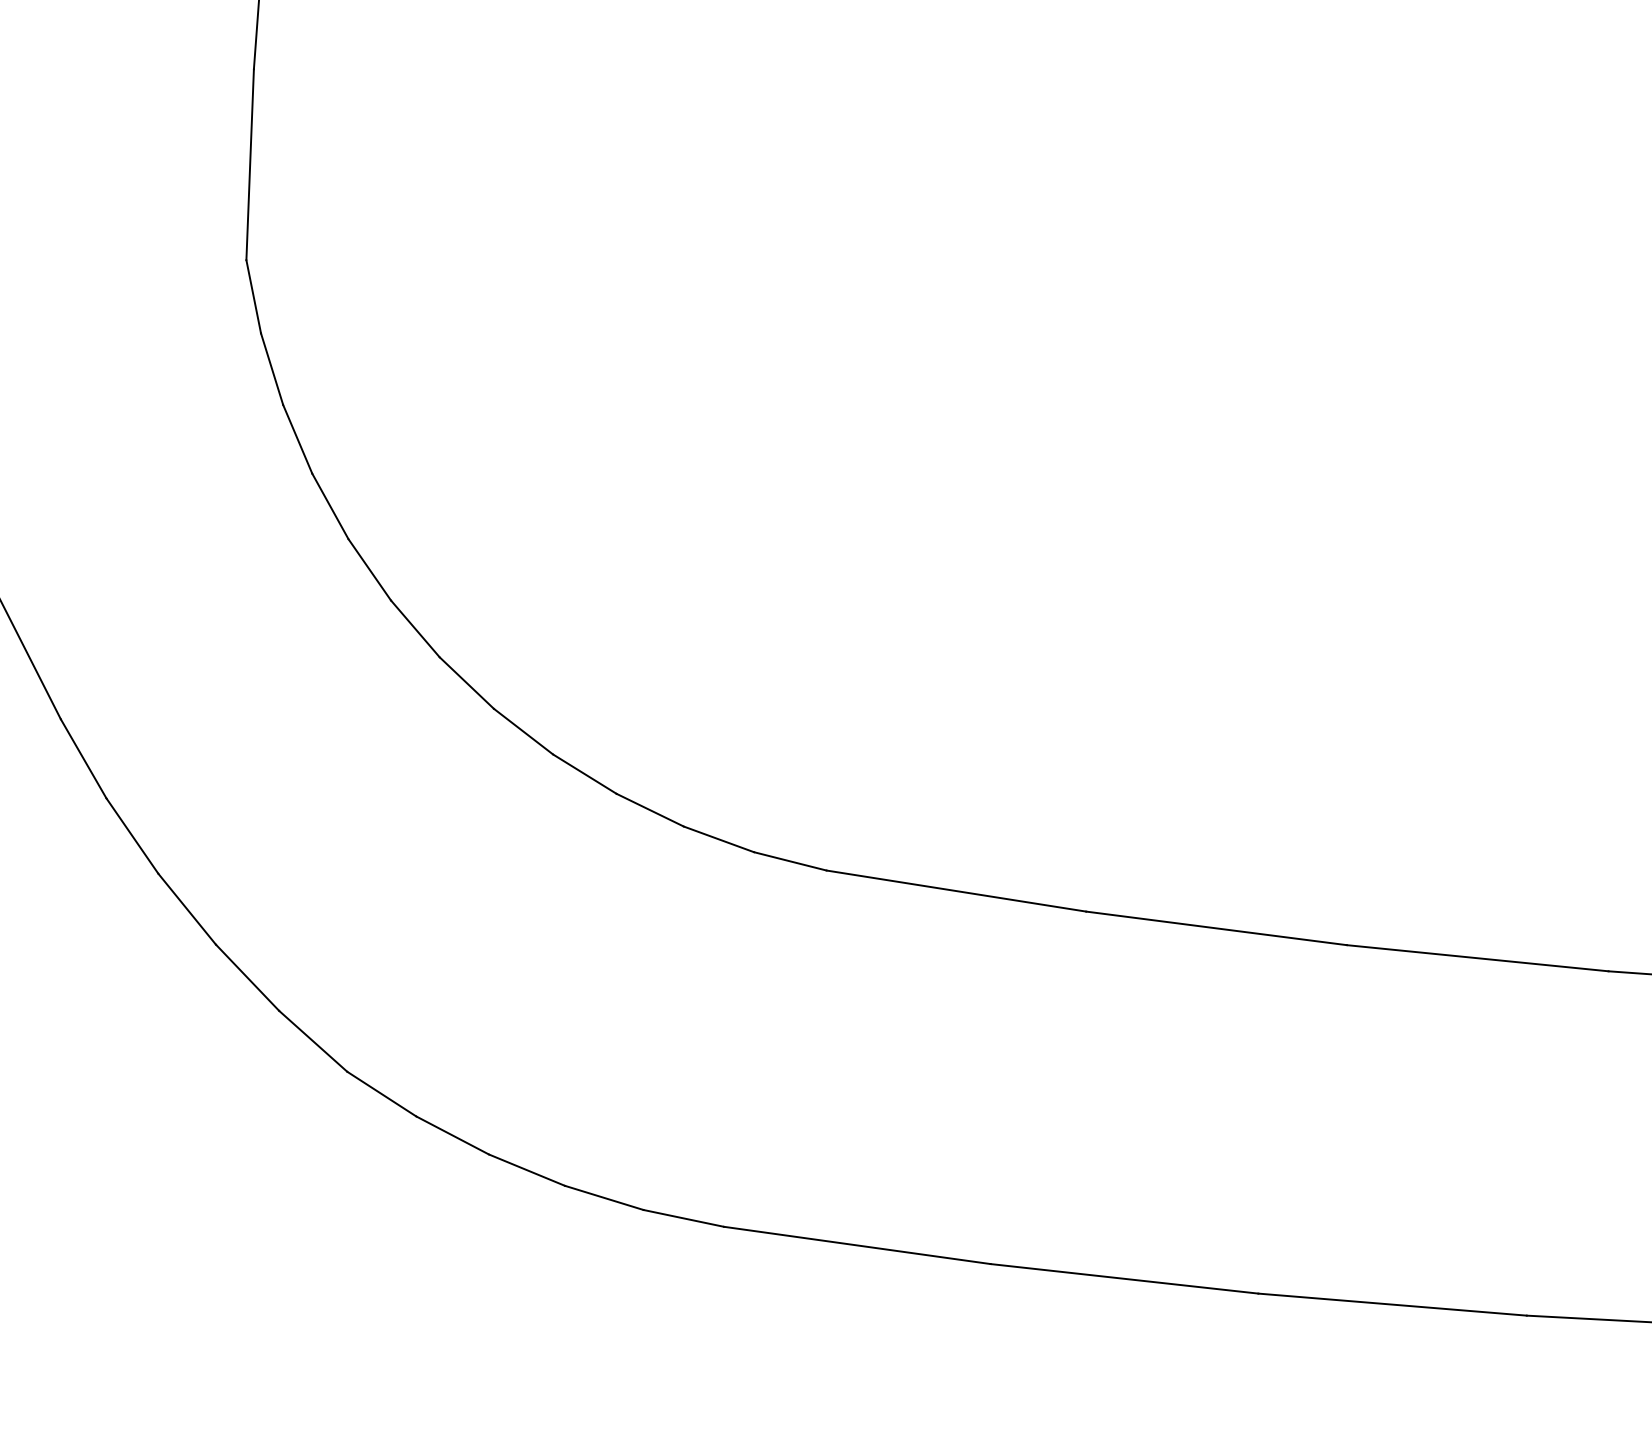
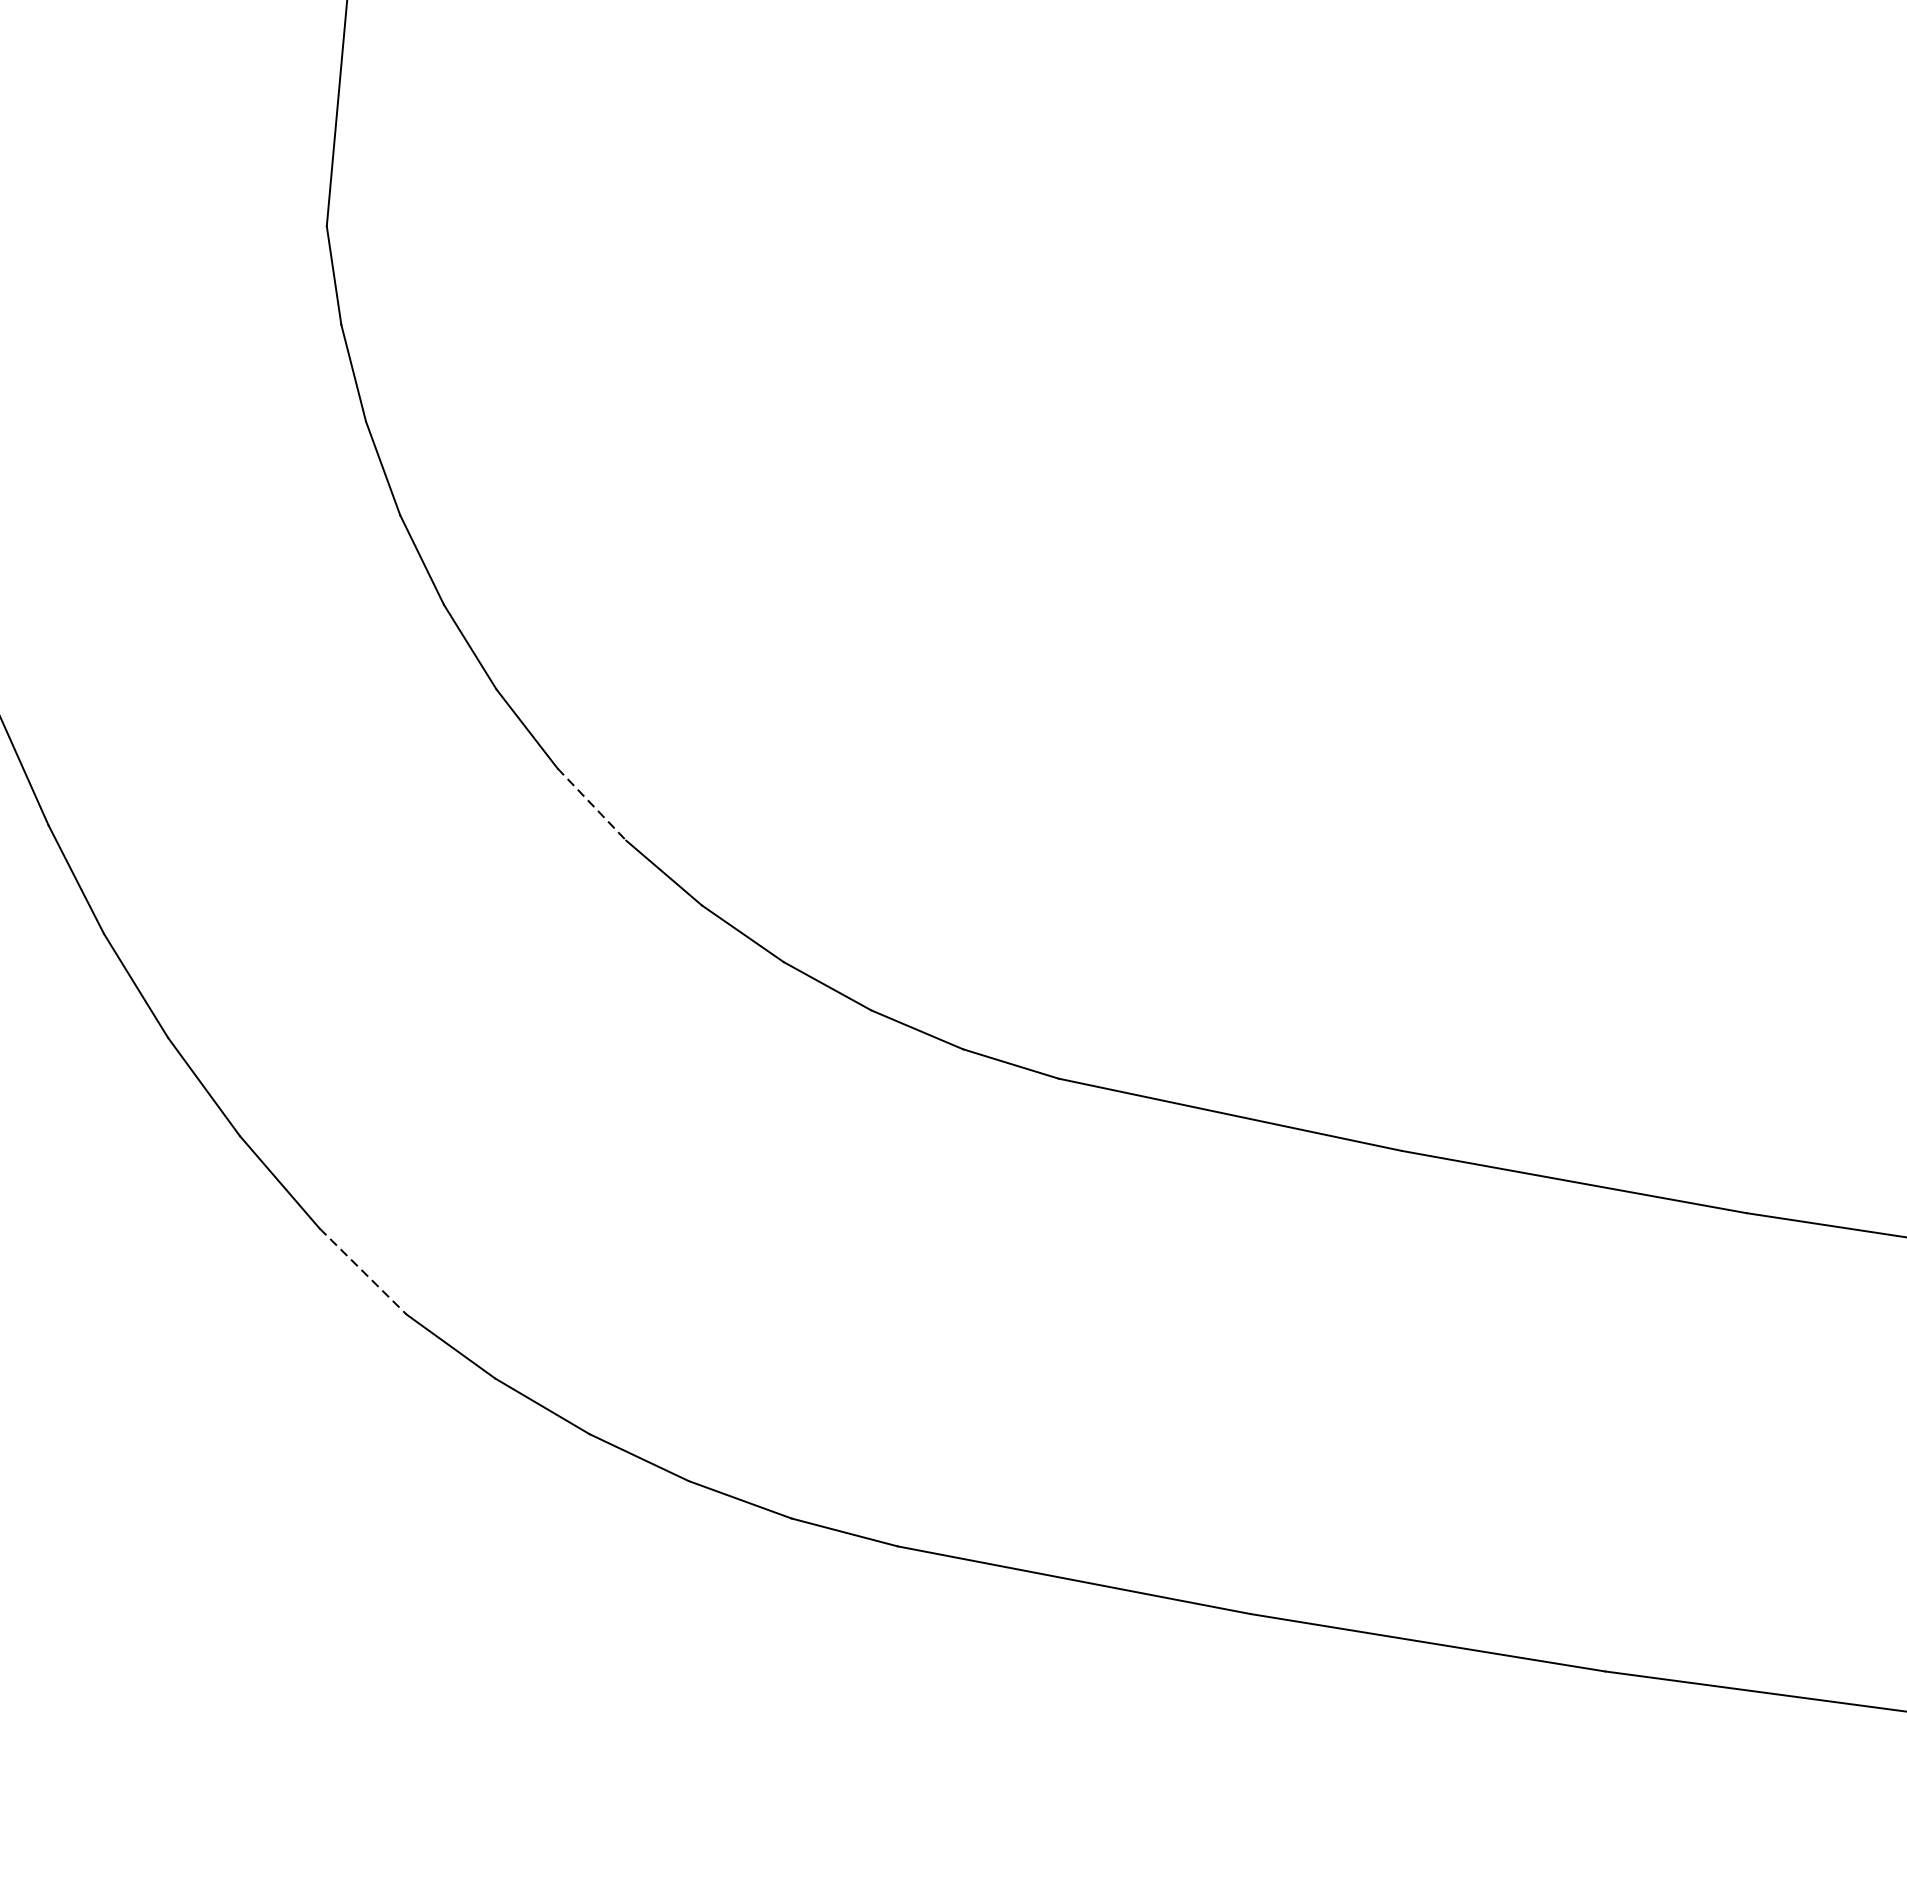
line: (467, 683) -> (592, 805), solid -> dashed
line: (313, 1041) -> (363, 1271), solid -> dashed

